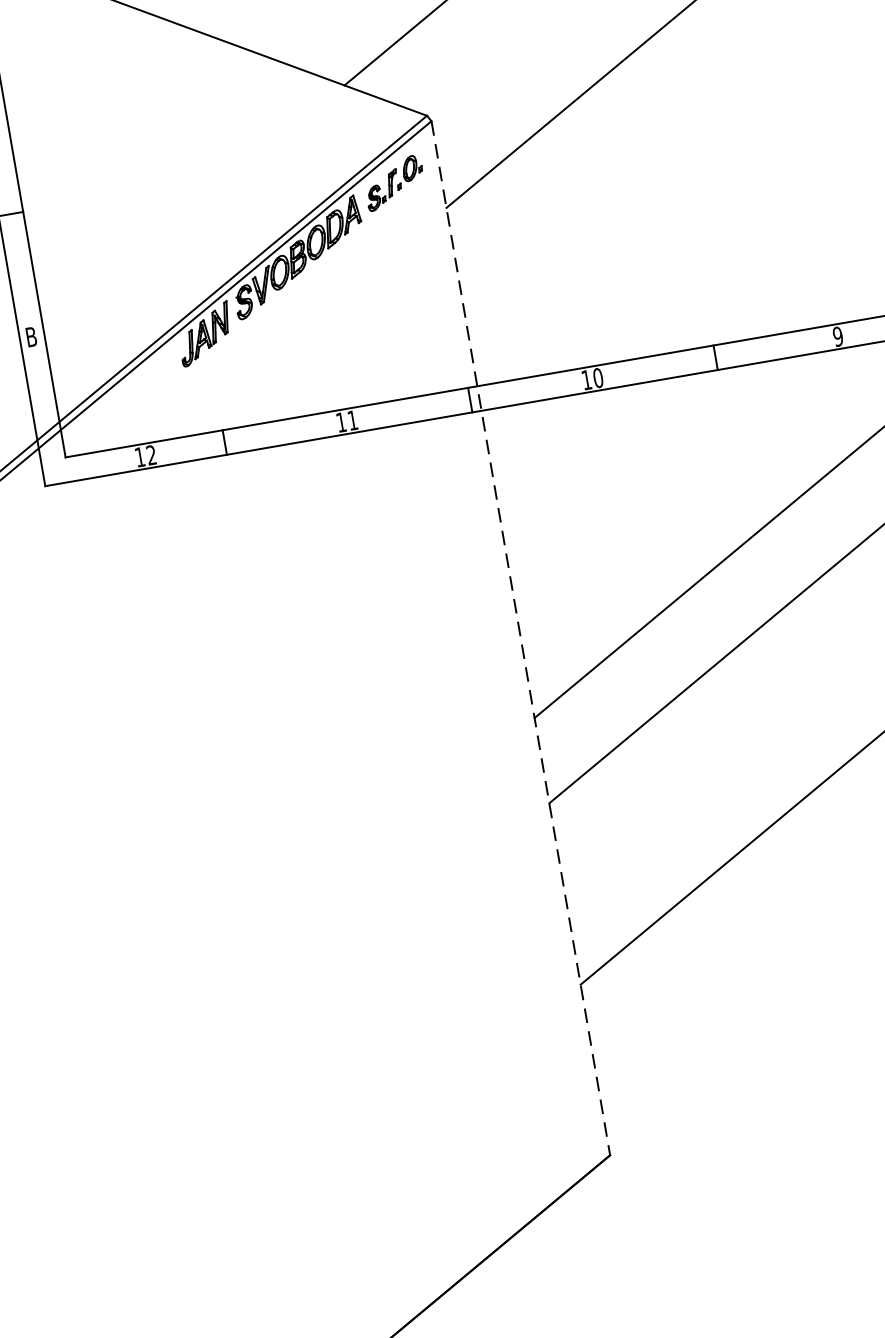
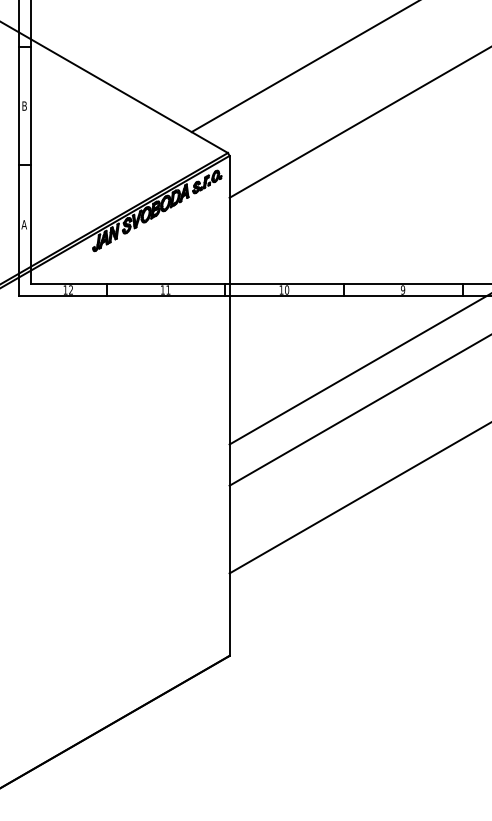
text: (29, 336) -> (23, 224), B -> A
line: (520, 637) -> (229, 405), dashed -> solid

